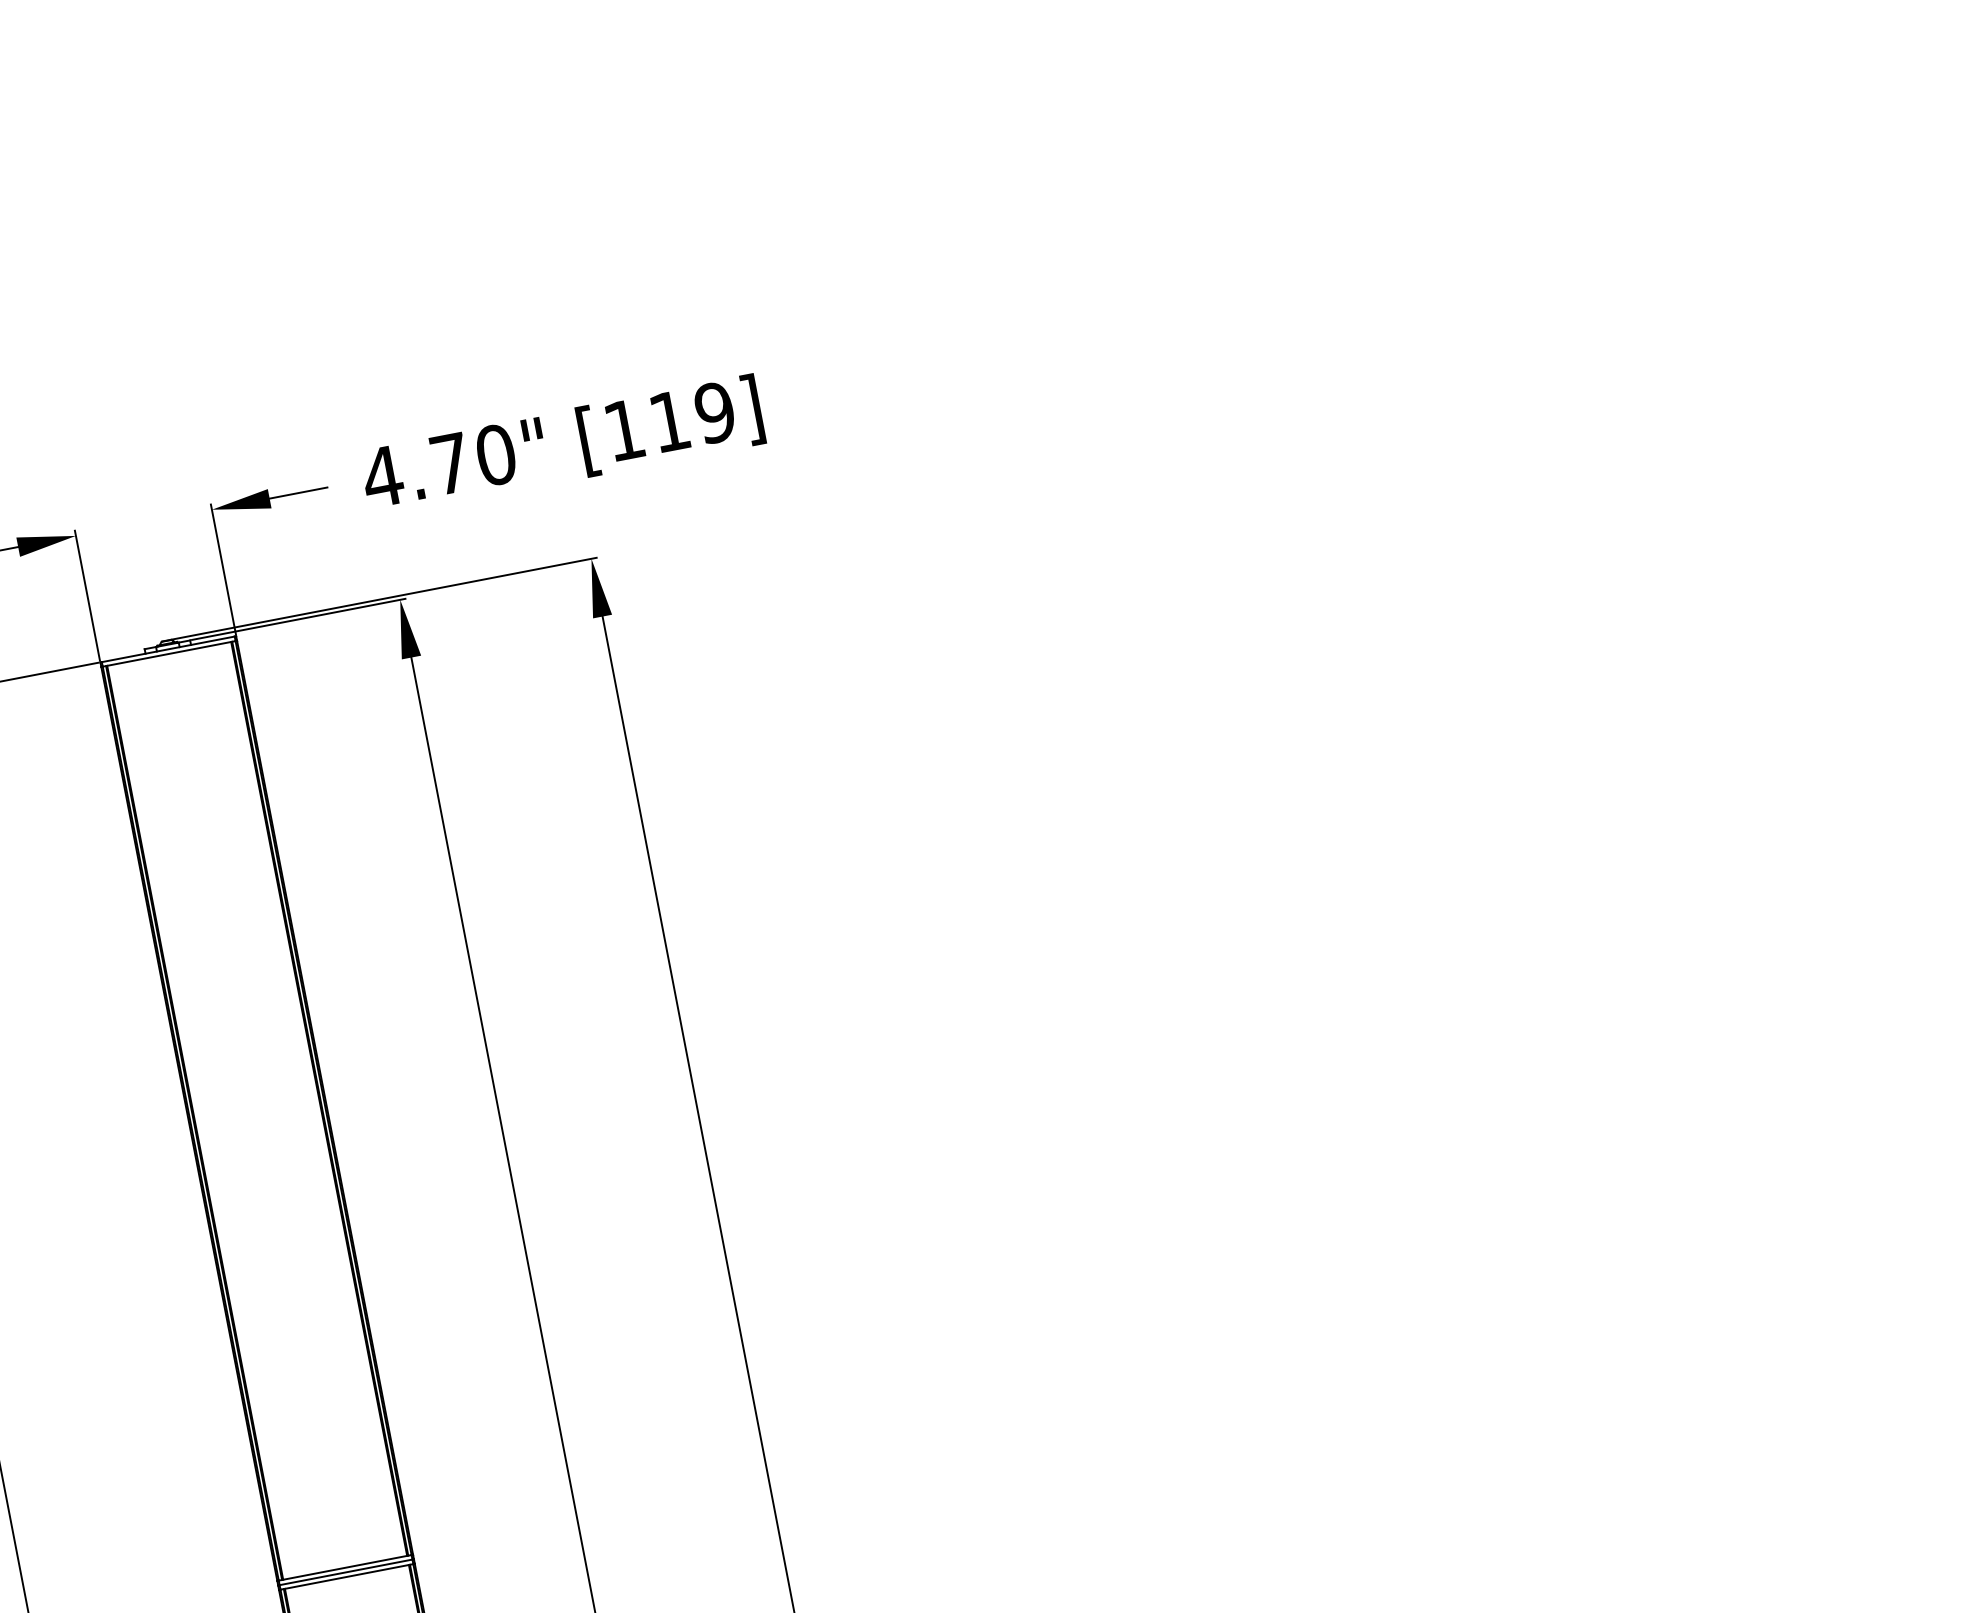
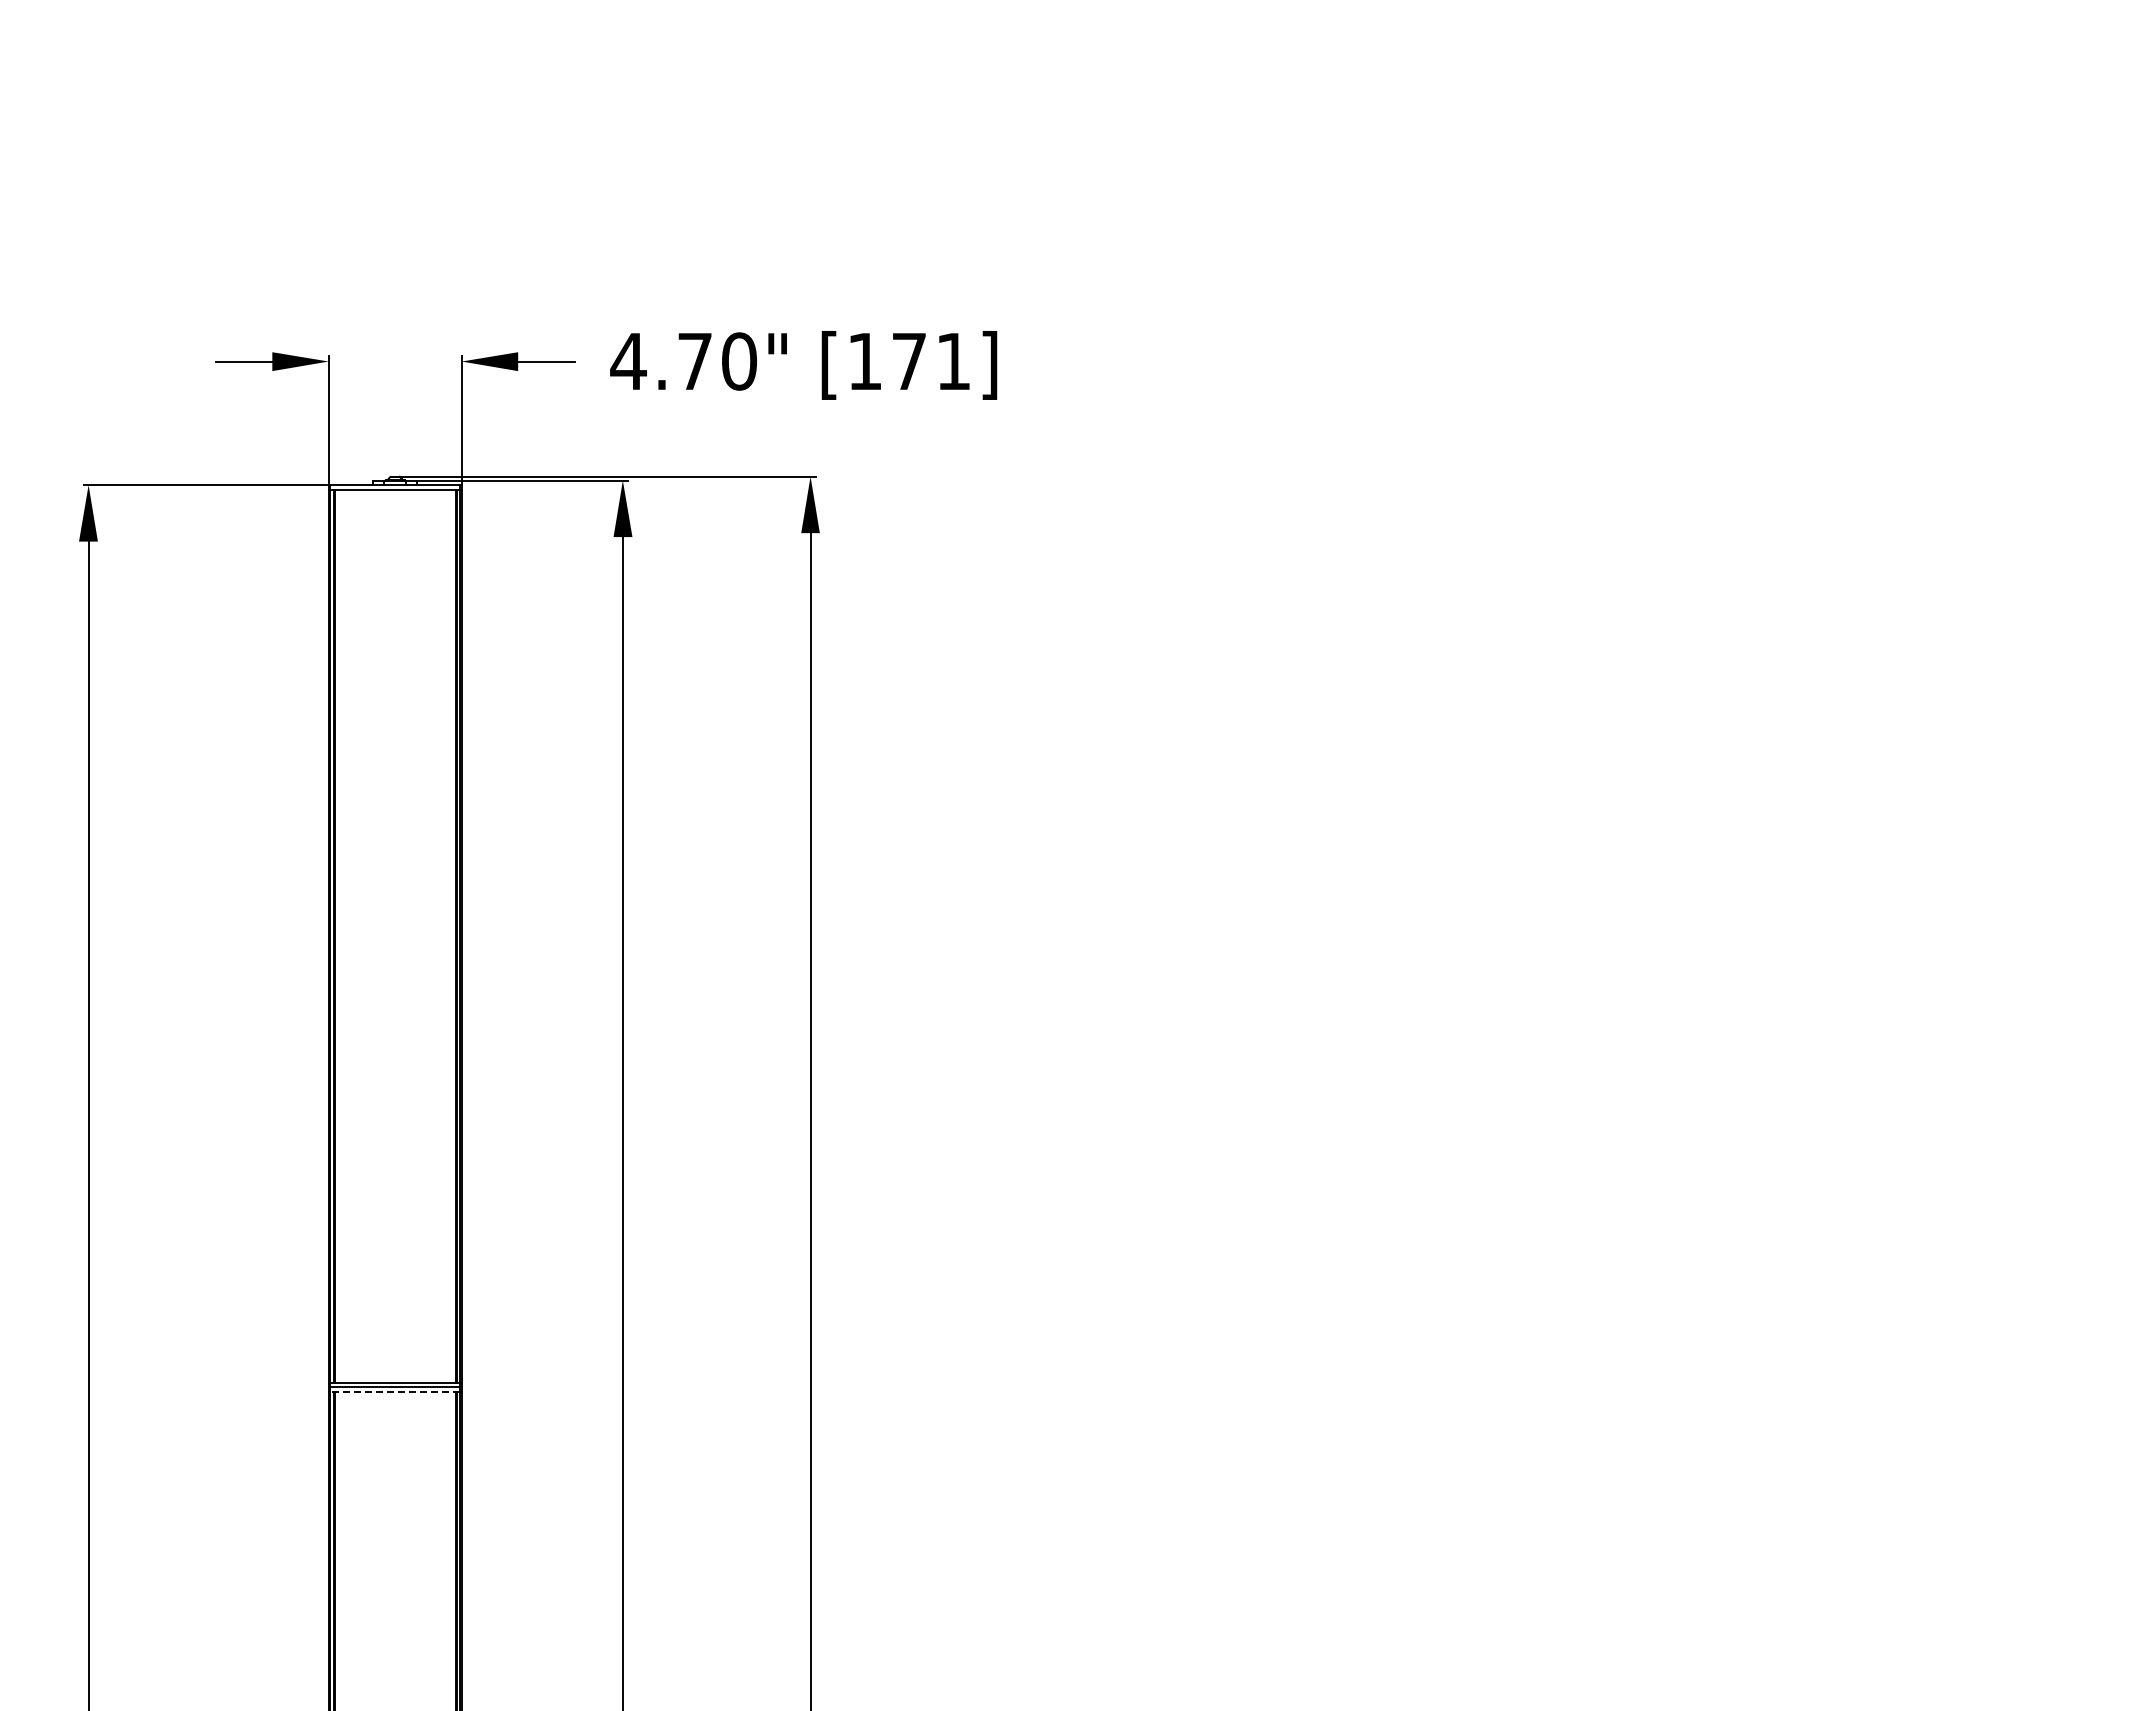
text: (692, 417) -> (931, 361), [119] -> [171]
line: (347, 1576) -> (395, 1391), solid -> dashed

